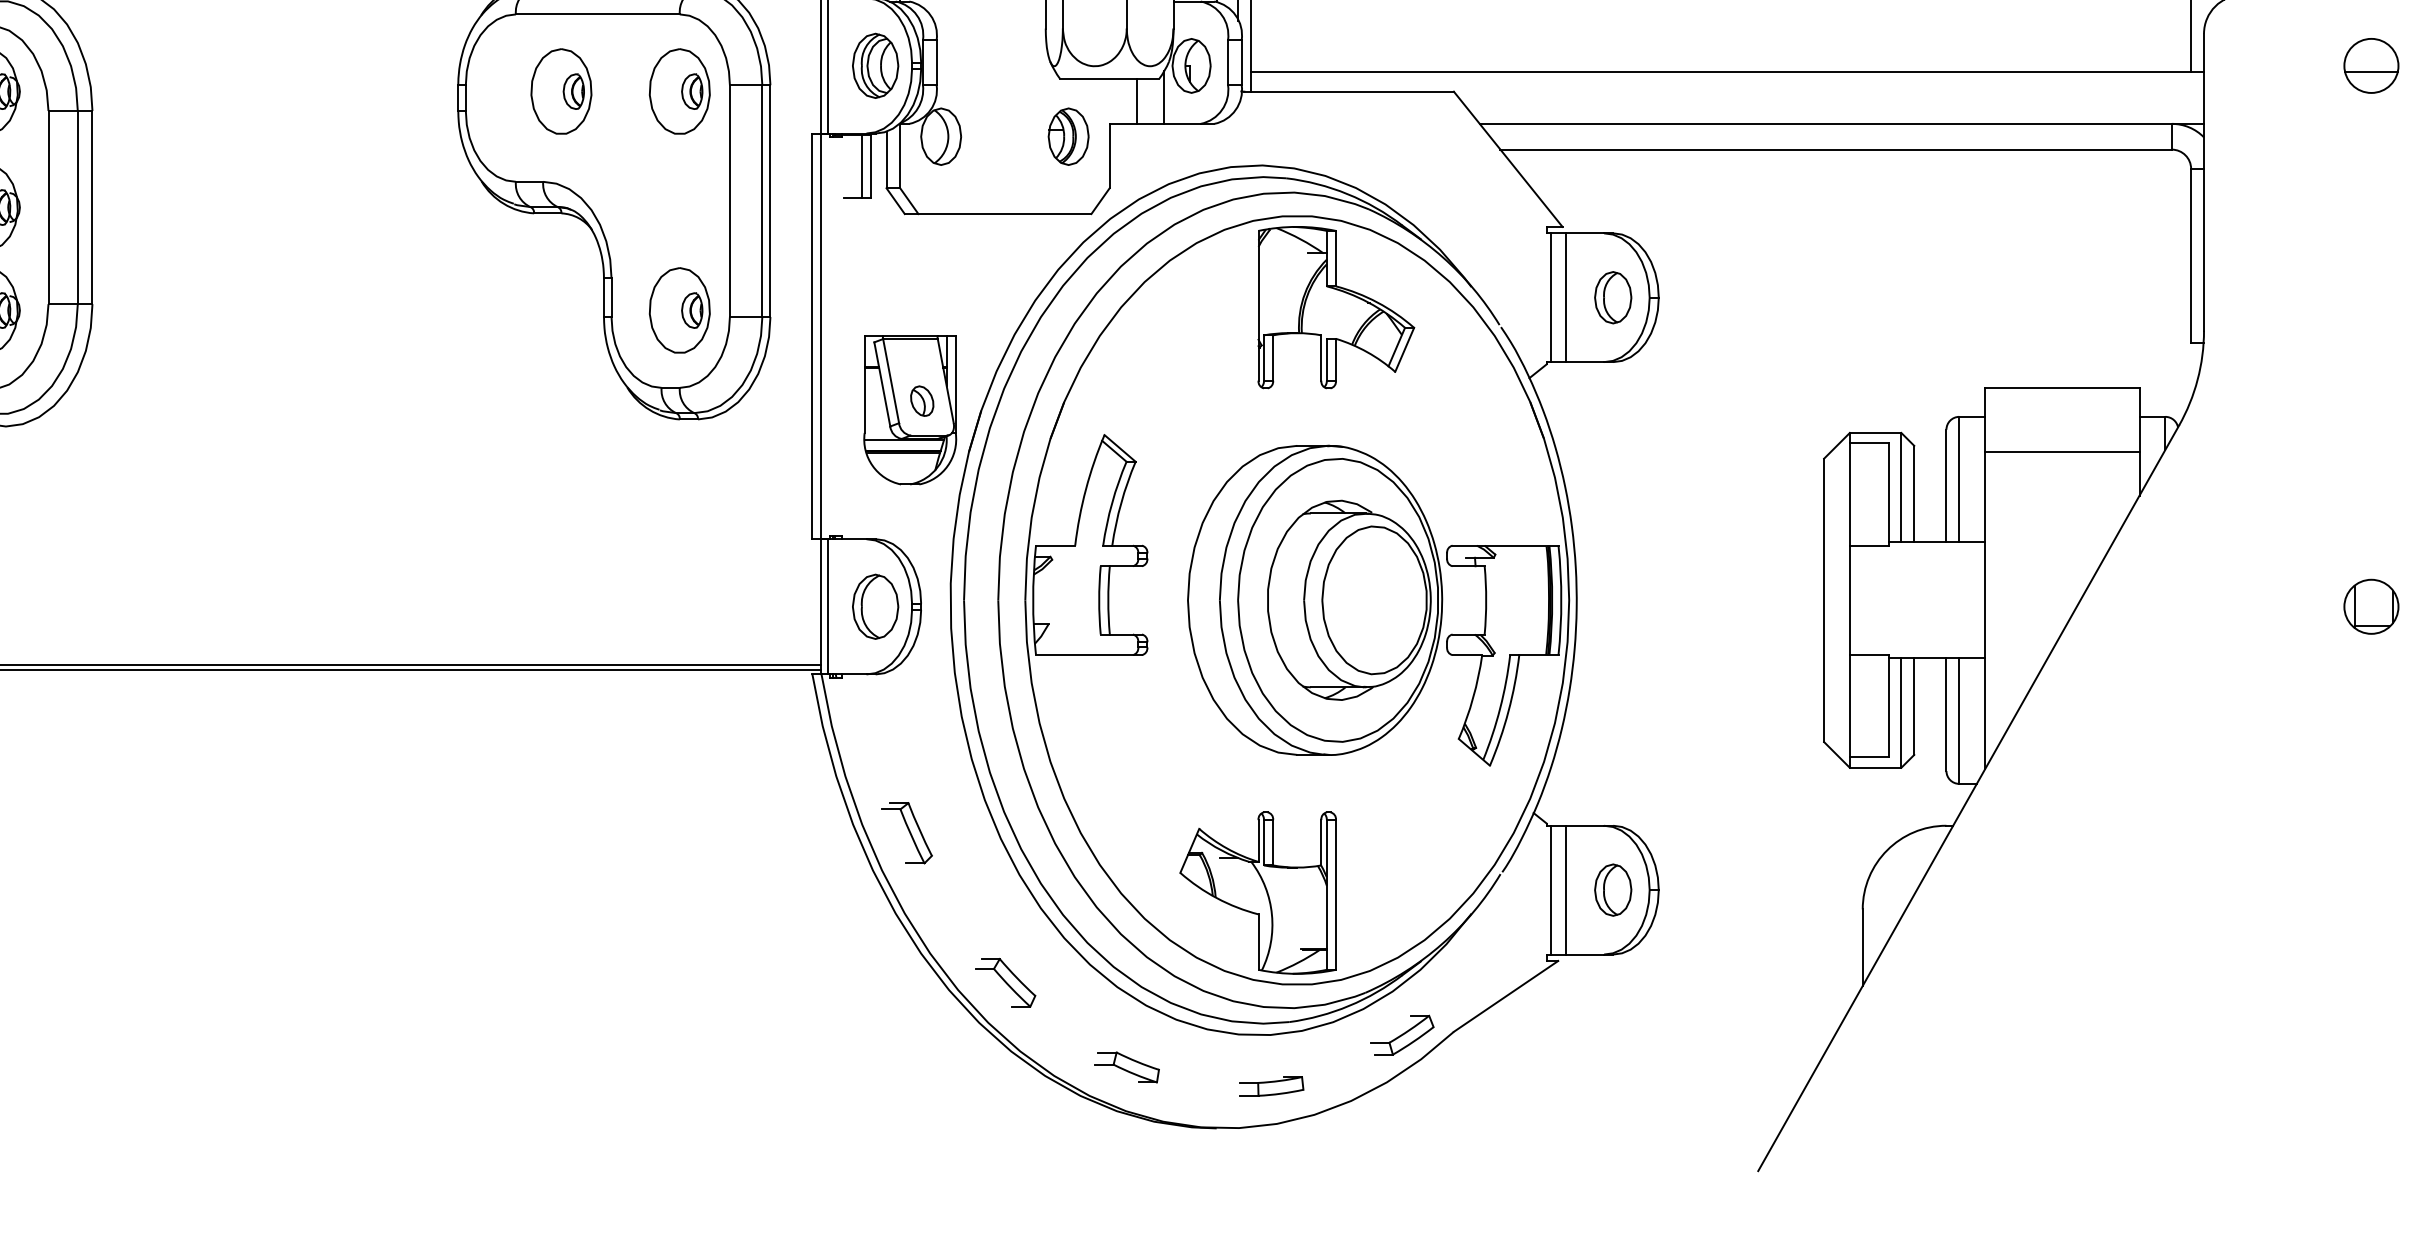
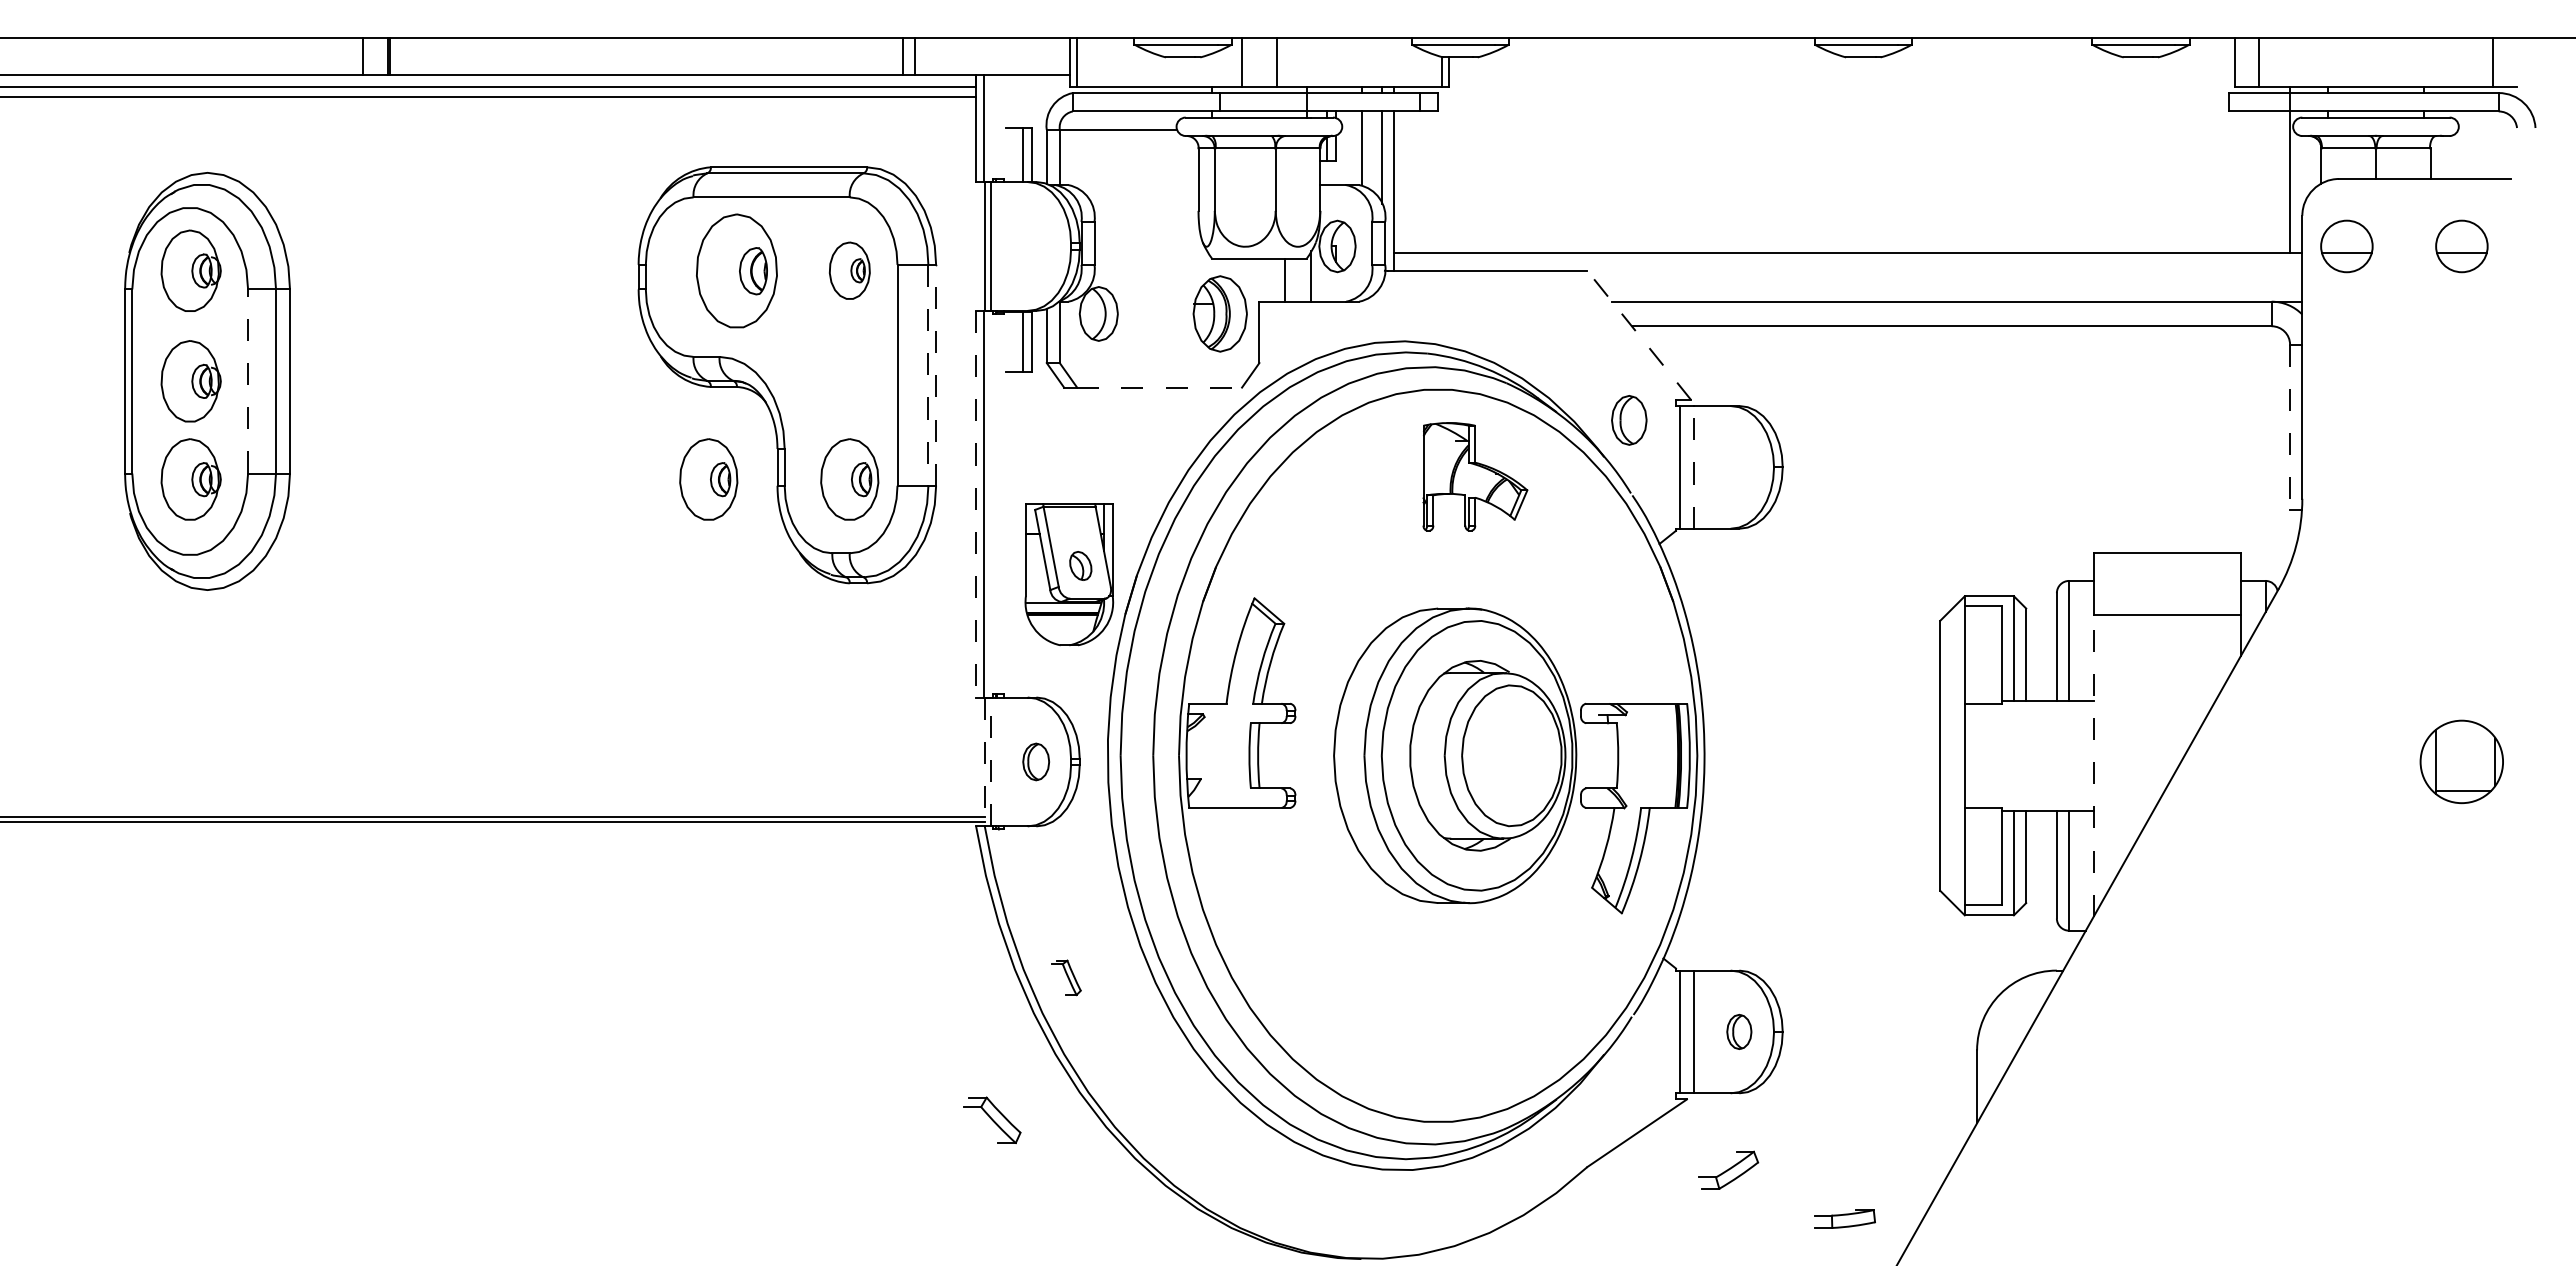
part: (874, 64) -> (1035, 245), removed
part: (2250, 65) -> (2346, 246), added
part: (560, 91) -> (736, 270), size x1.4
part: (679, 91) -> (849, 270), size x0.7
part: (1068, 136) -> (1220, 313), size x1.4
line: (1508, 159) -> (1639, 335), solid -> dashed
line: (770, 200) -> (936, 374), solid -> dashed
line: (762, 201) -> (928, 375), solid -> dashed
line: (48, 206) -> (248, 380), solid -> dashed
line: (1005, 213) -> (1160, 387), solid -> dashed
line: (2191, 255) -> (2290, 427), solid -> dashed
line: (1566, 296) -> (1694, 466), solid -> dashed
part: (1613, 297) -> (1629, 420), moved
part: (1336, 307) -> (1475, 476), size x0.7
part: (531, 310) -> (708, 479), added
line: (811, 336) -> (975, 504), solid -> dashed
line: (828, 606) -> (991, 761), solid -> dashed
part: (874, 606) -> (1035, 761), size x0.6
part: (2371, 606) -> (2461, 761), size x1.6
line: (821, 607) -> (984, 762), solid -> dashed
line: (1984, 610) -> (2093, 765), solid -> dashed
part: (907, 832) -> (1066, 977), size x0.6
part: (1613, 889) -> (1739, 1031), size x0.7
part: (1257, 892) -> (1400, 1034), removed
part: (1005, 981) -> (992, 1119), moved
part: (1402, 1034) -> (1728, 1169), moved
part: (1127, 1066) -> (1276, 1200), removed
part: (1271, 1085) -> (1844, 1218), moved

